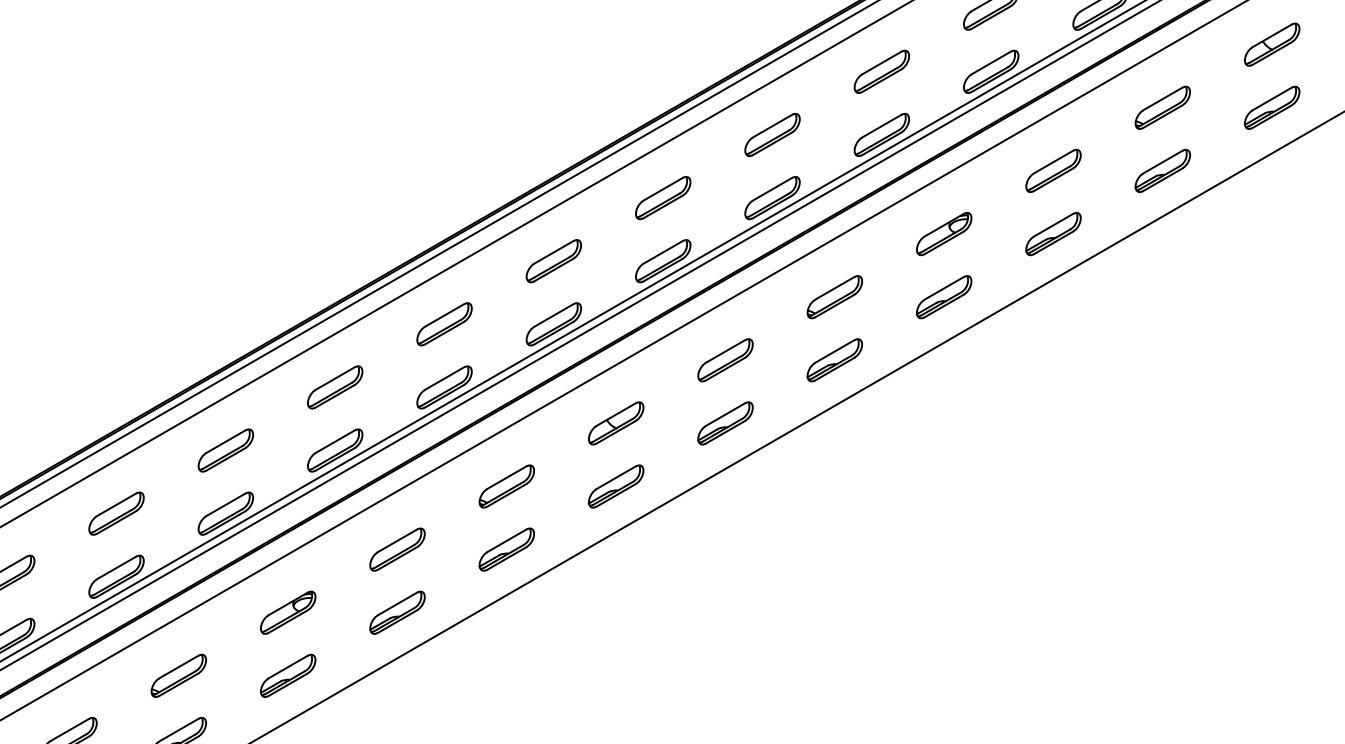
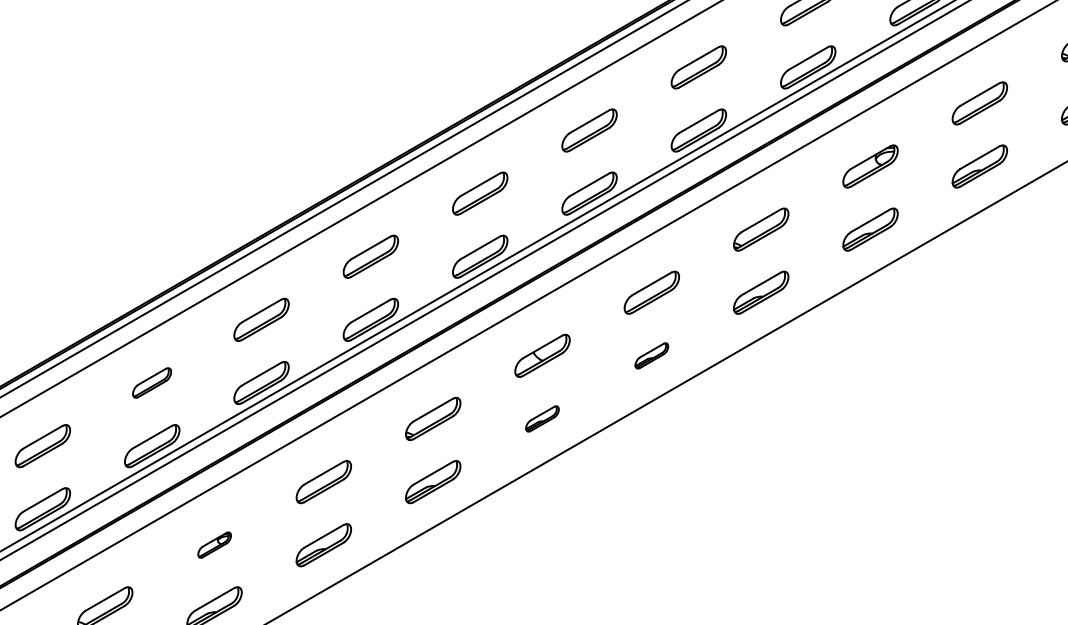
part: (725, 423) -> (651, 355), size x0.6
part: (225, 450) -> (151, 382), size x0.7
part: (615, 486) -> (541, 418), size x0.6
part: (288, 612) -> (214, 544), size x0.6

